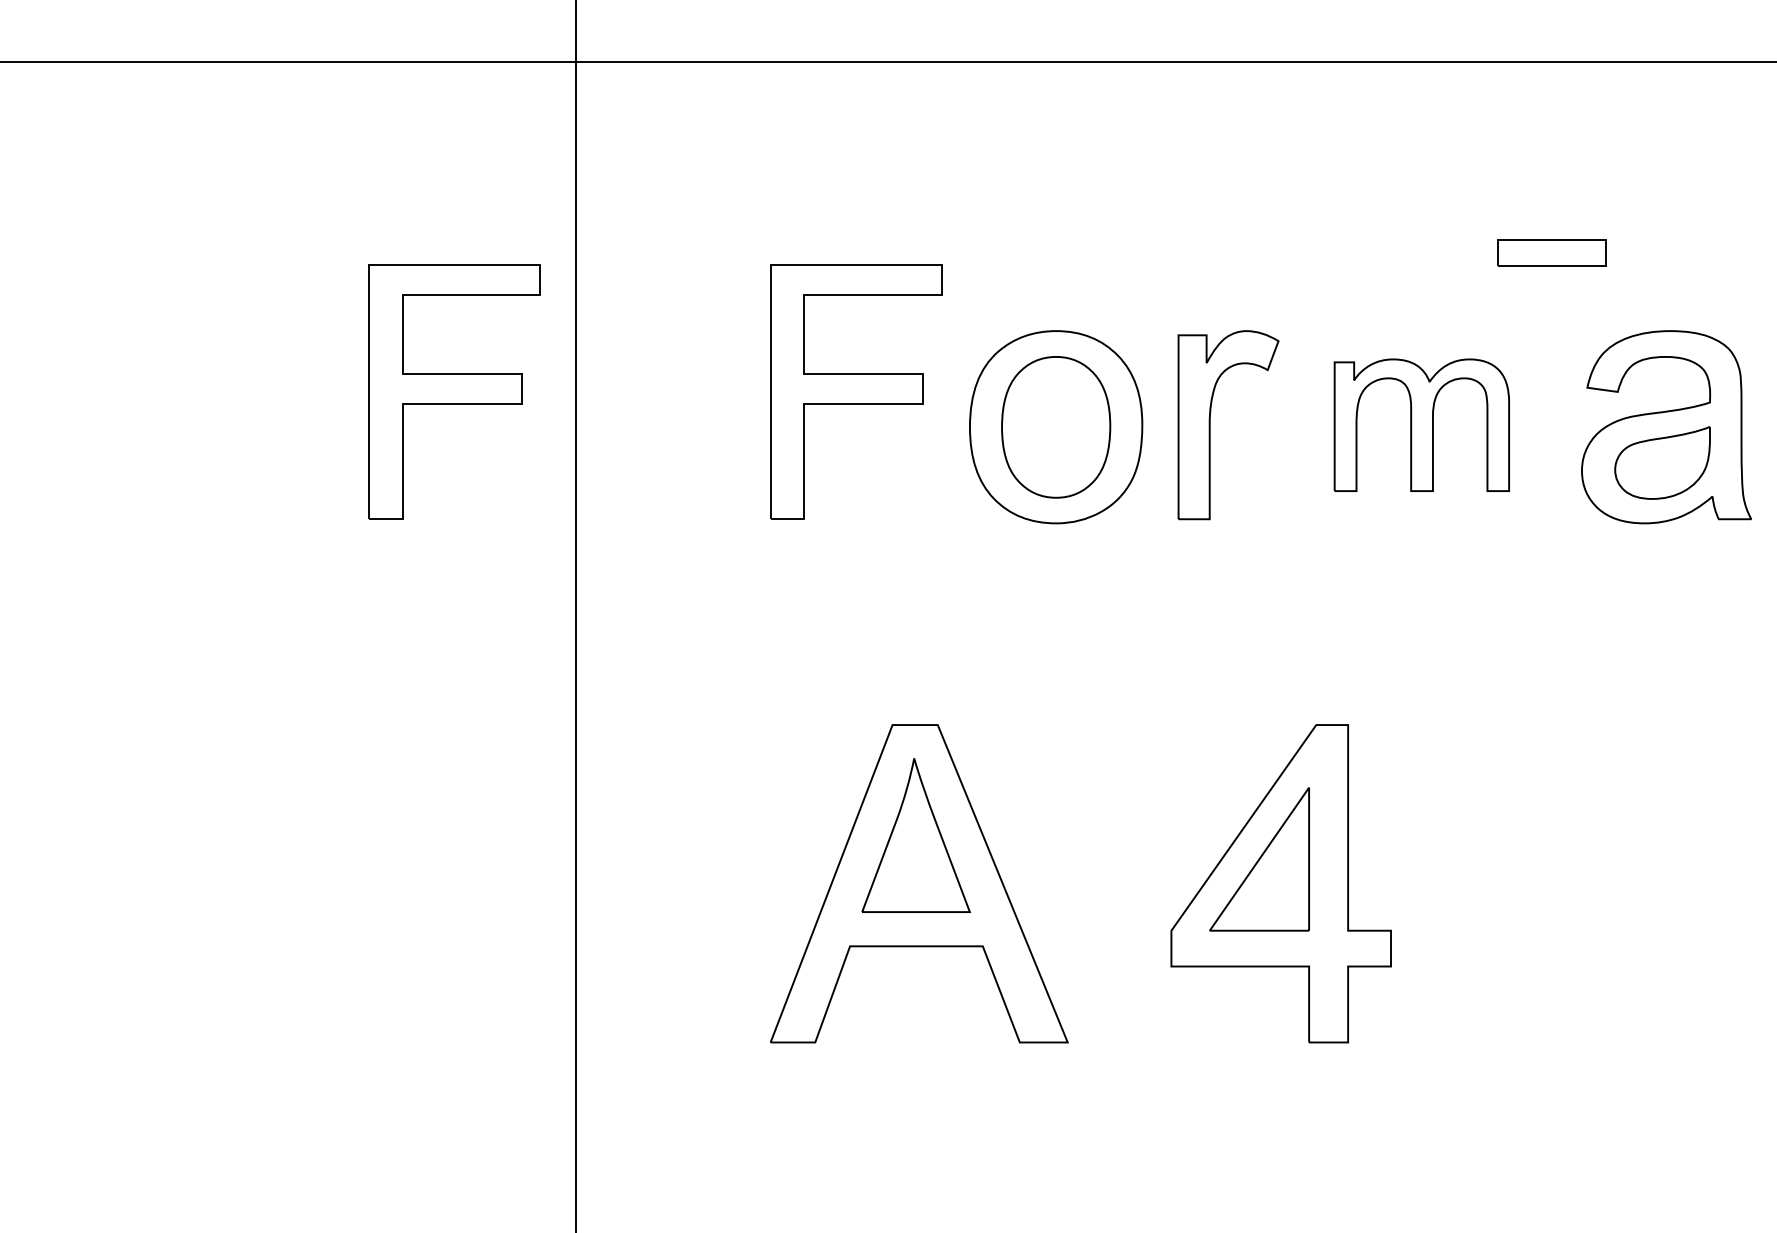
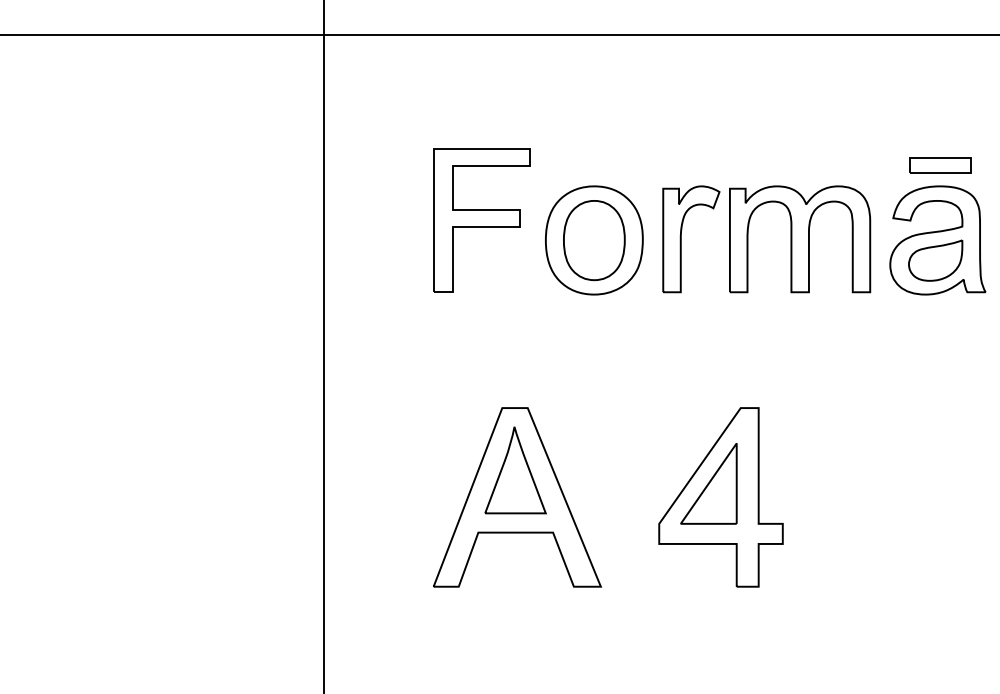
part: (1552, 253) -> (940, 165), moved
part: (454, 391) -> (255, 220), removed
part: (1422, 425) -> (800, 239), size x1.43

